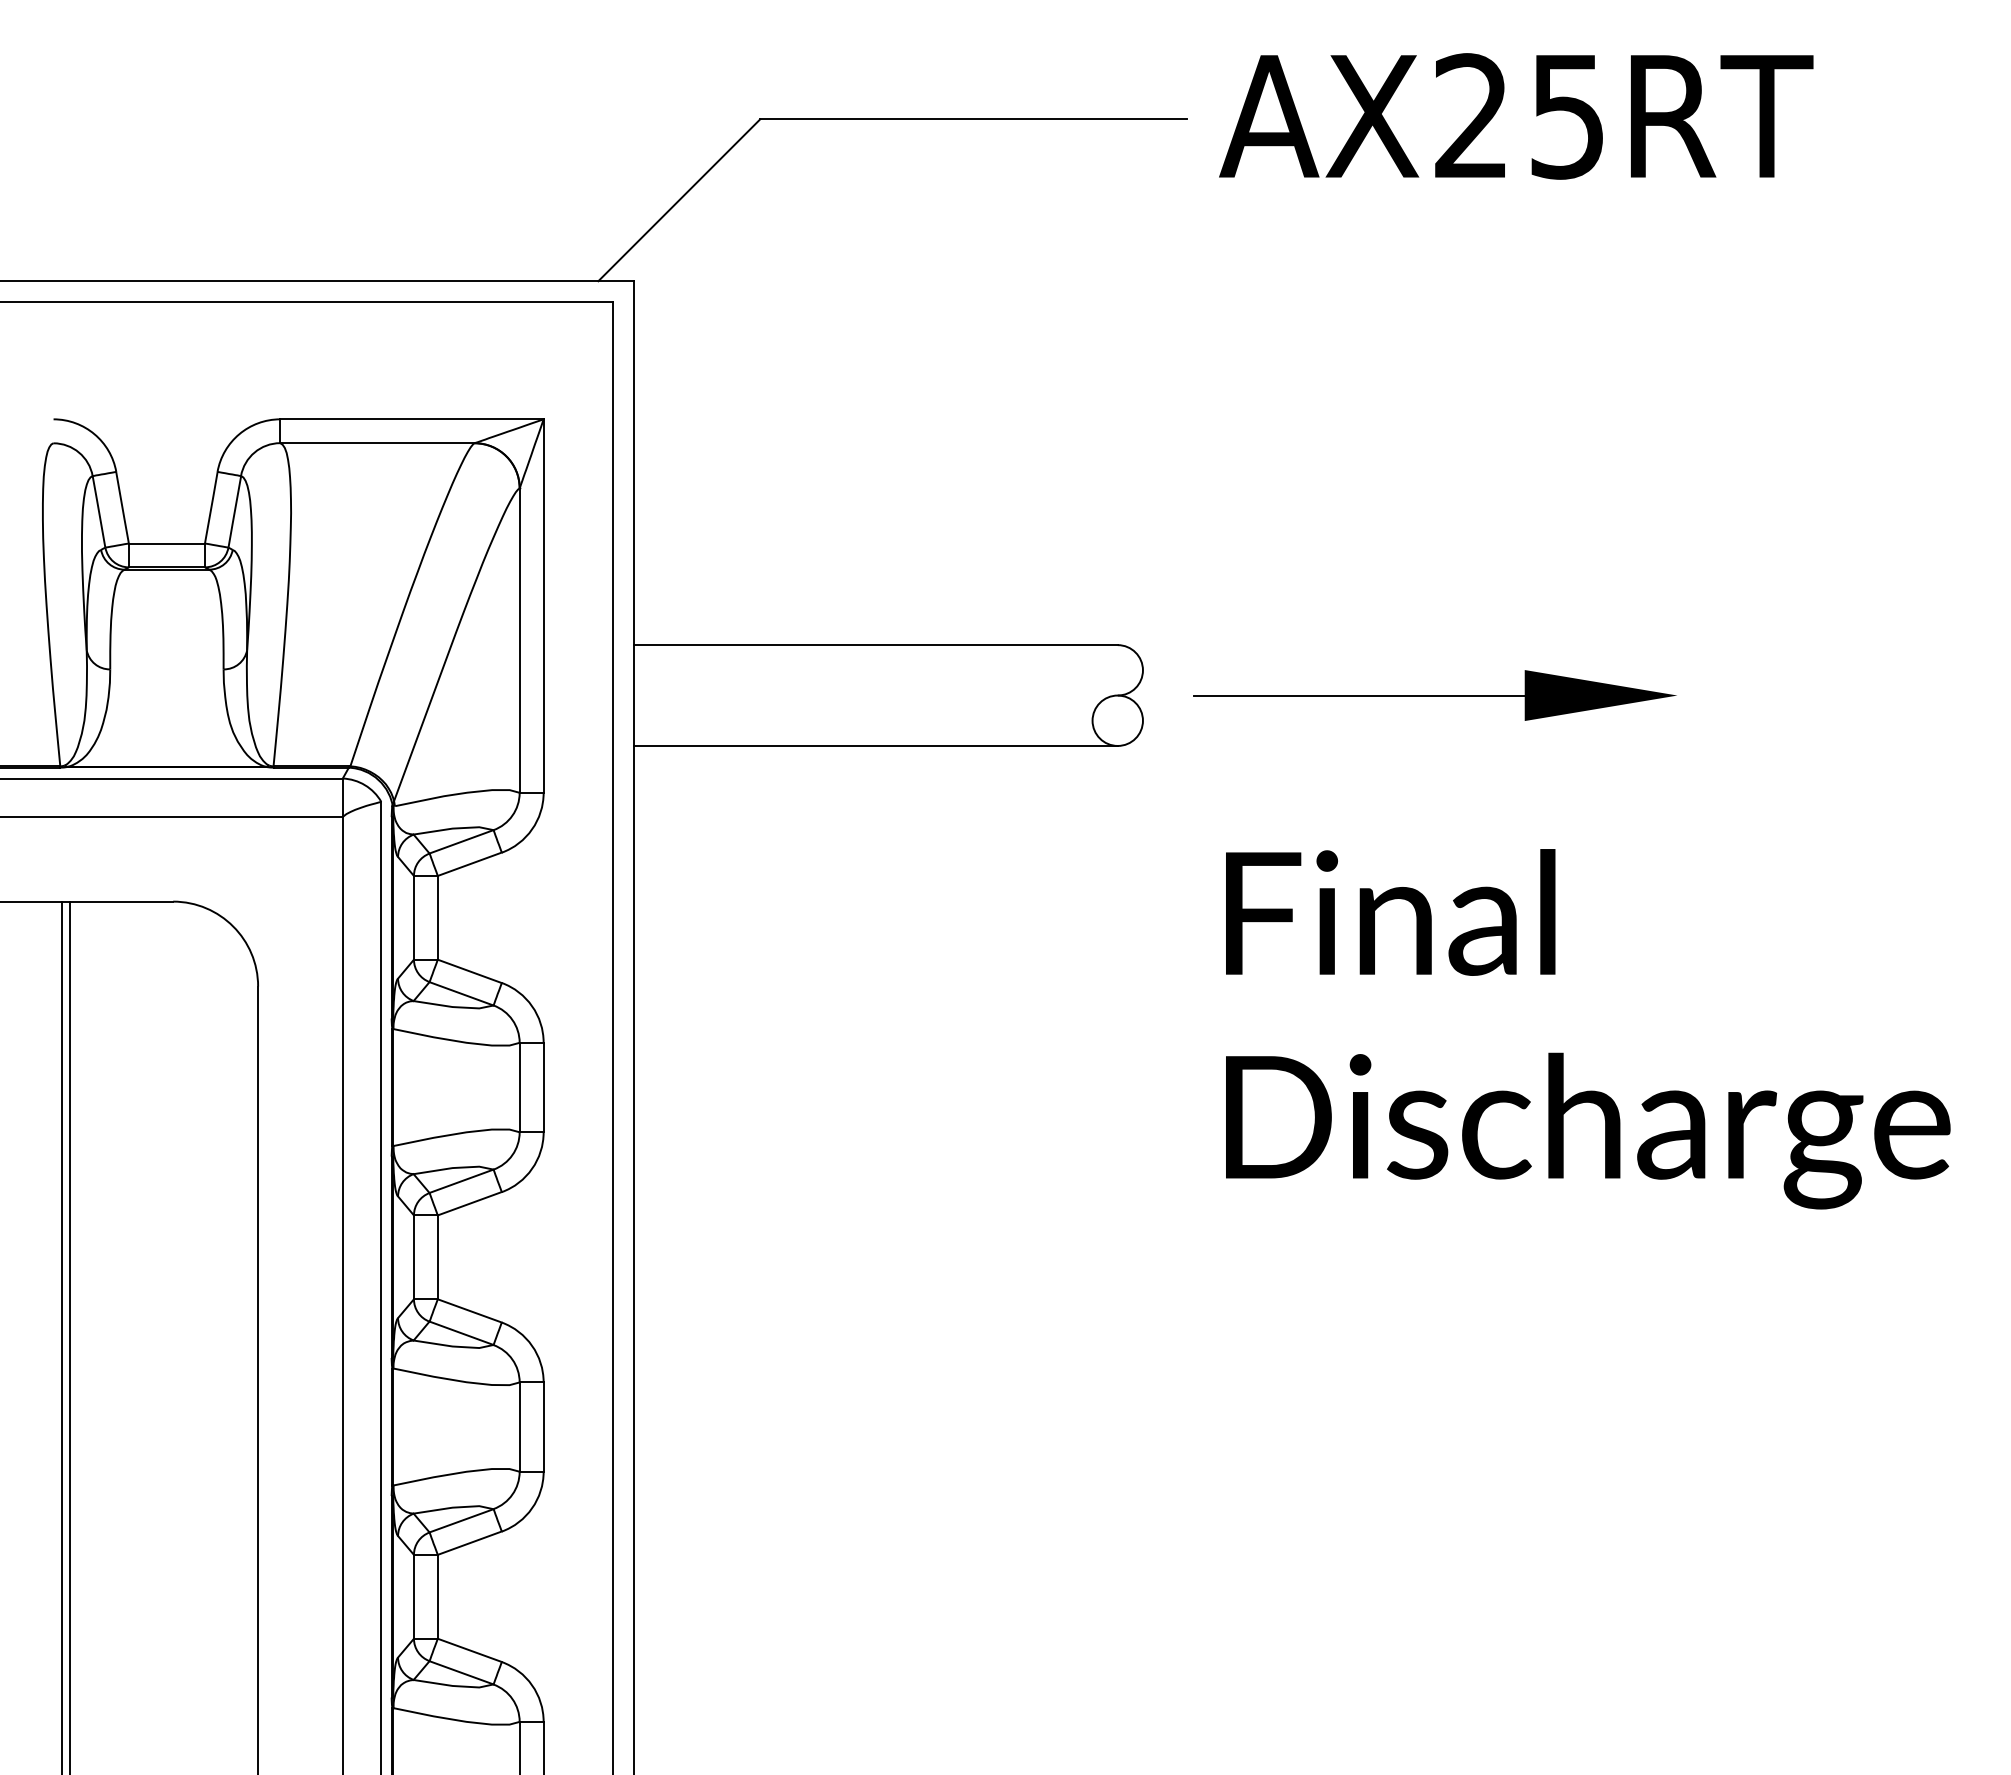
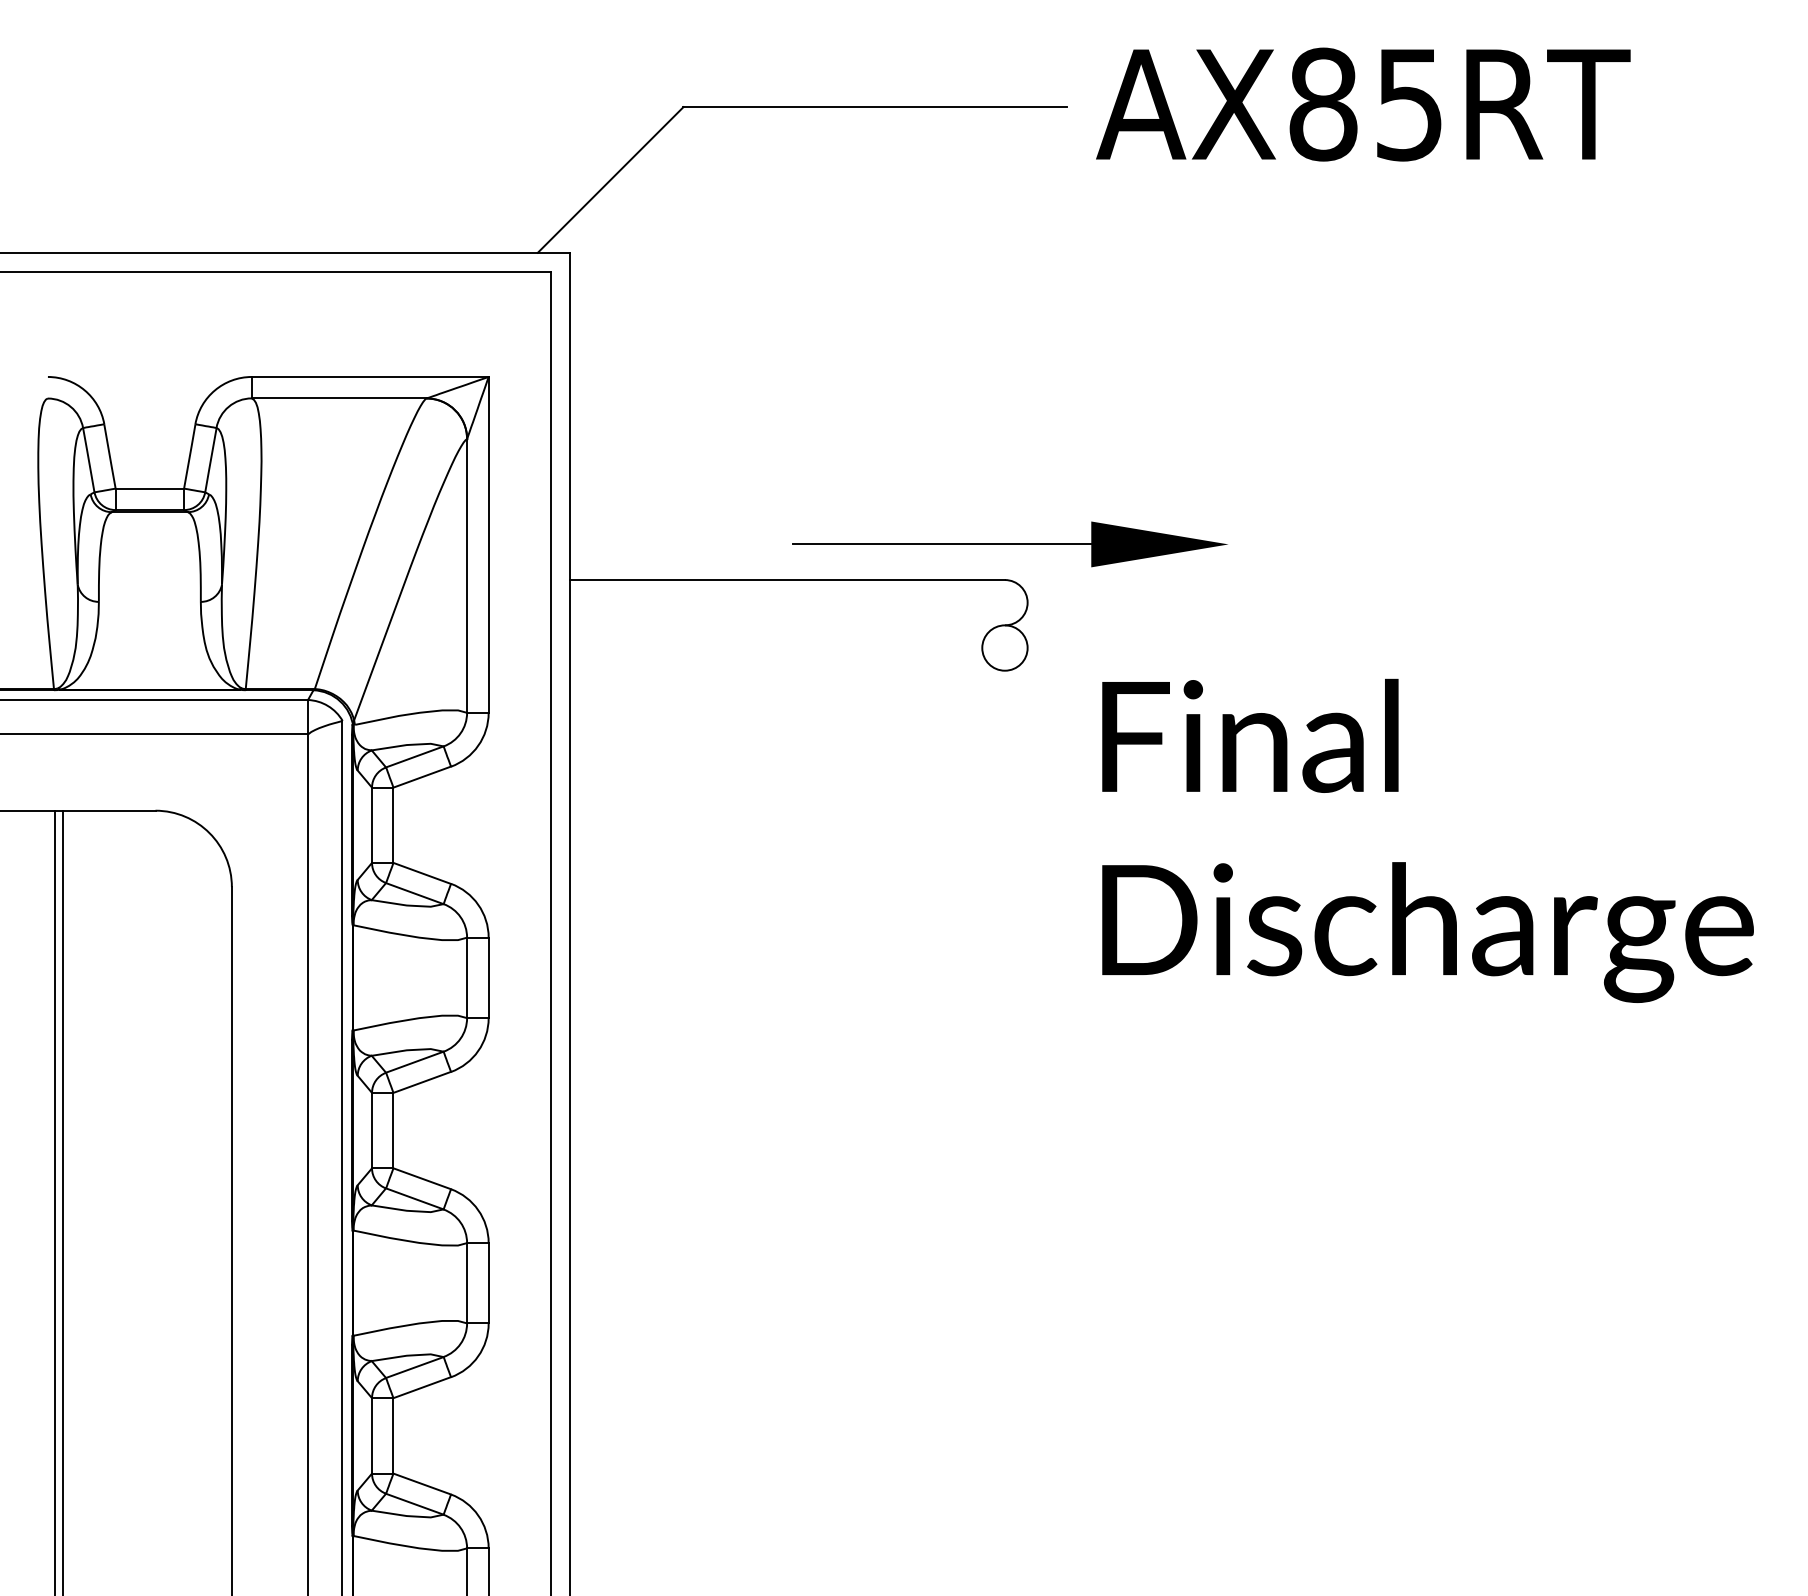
text: (1471, 116) -> (1323, 104), AX25RT -> AX85RT
part: (1434, 695) -> (1010, 544), moved
line: (875, 745) -> (787, 670), removed
text: (1588, 1029) -> (1428, 841), moved

